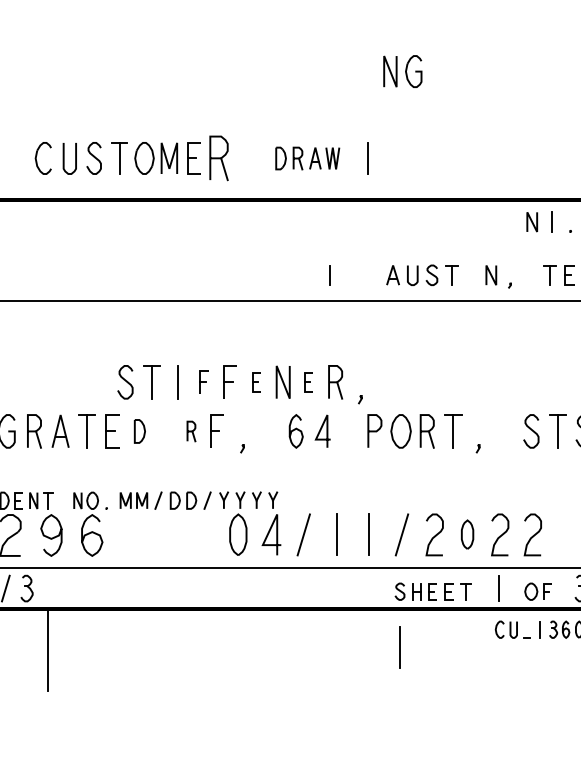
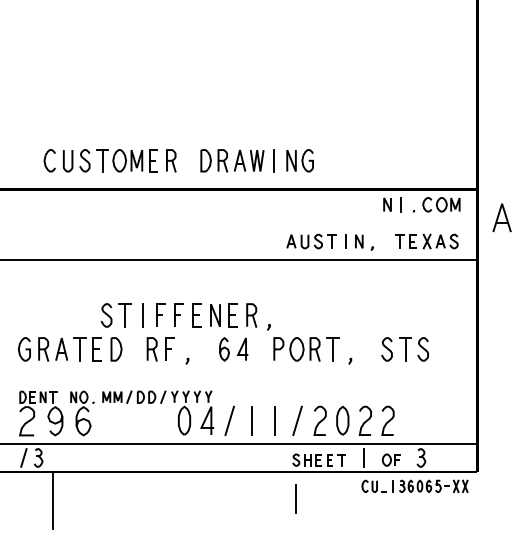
part: (401, 71) -> (299, 160), moved
part: (219, 157) -> (171, 160), size x0.71
part: (307, 157) -> (232, 160), size x1.43
line: (329, 275) -> (345, 241), moved
part: (203, 380) -> (160, 314), size x1.43
part: (255, 382) -> (196, 315), size x1.67
part: (307, 382) -> (232, 315), size x1.67
part: (139, 431) -> (116, 349), size x1.43
part: (190, 431) -> (151, 349), size x1.67
part: (467, 534) -> (342, 420), size x1.43

